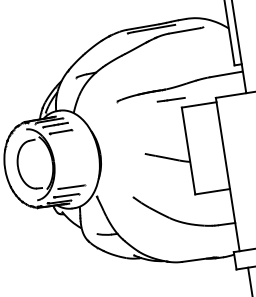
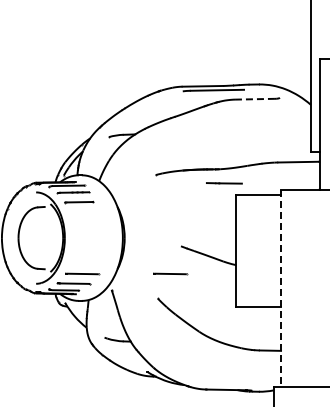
line: (184, 31) -> (254, 99), solid -> dashed
line: (228, 174) -> (281, 288), solid -> dashed
line: (140, 176) -> (170, 273), added

